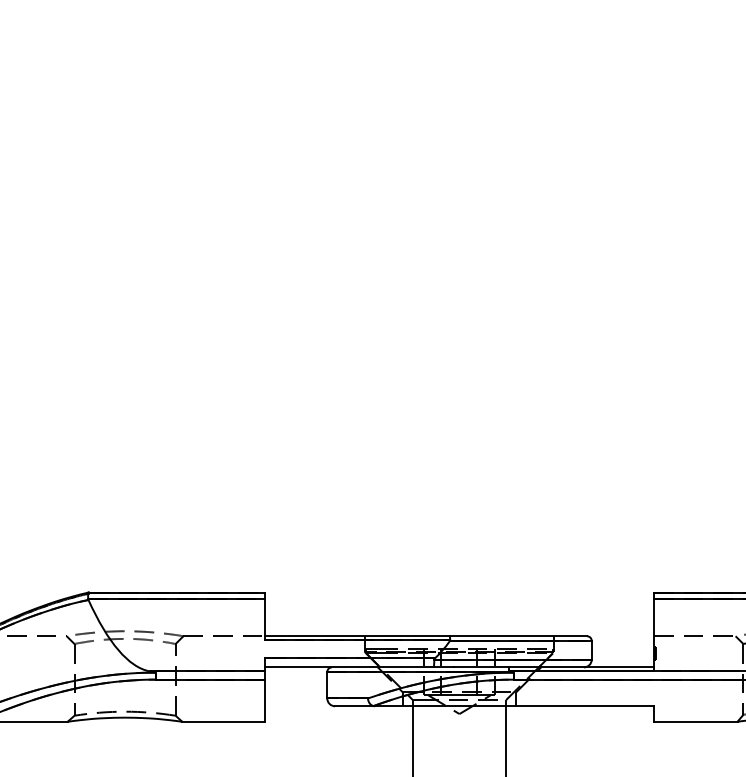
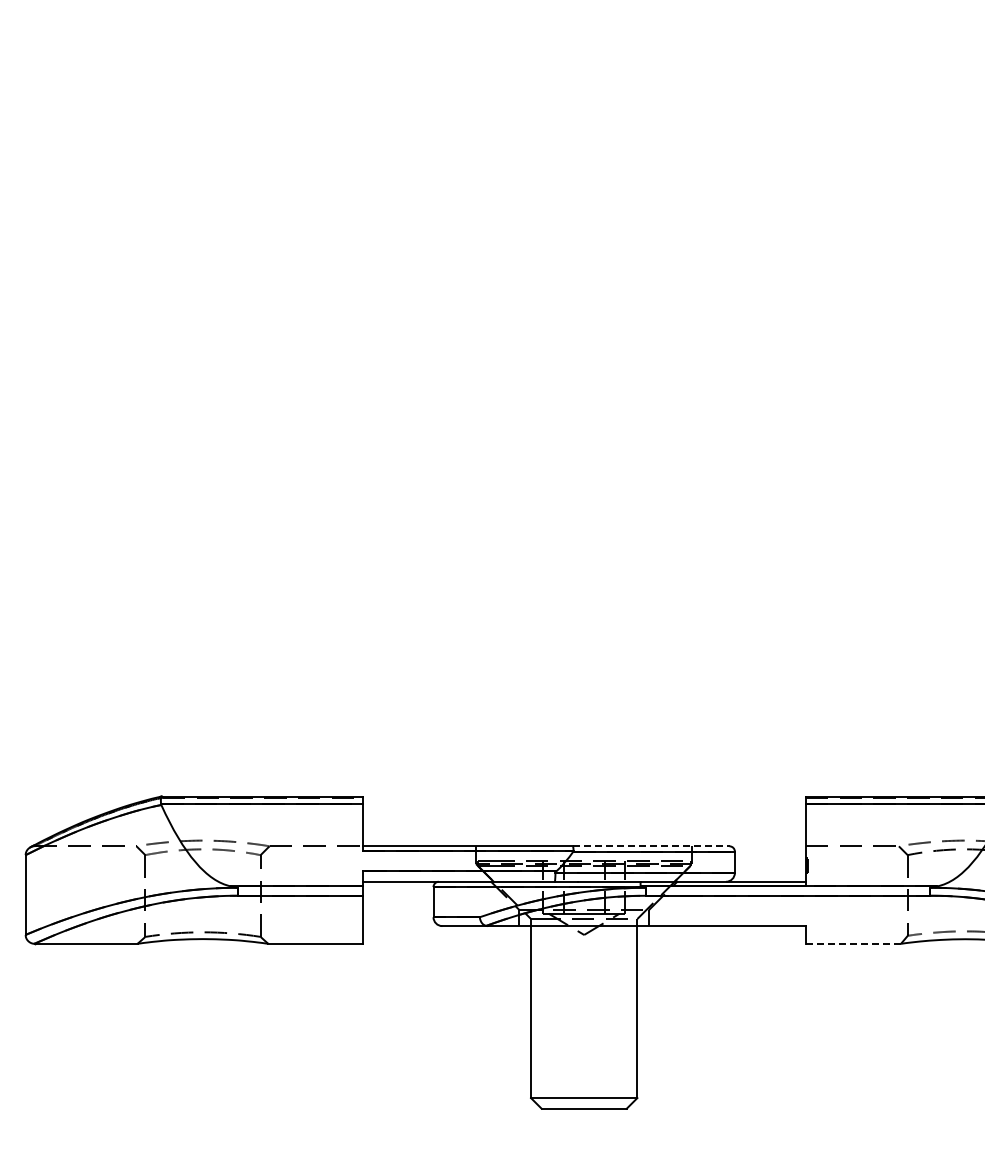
line: (518, 636) -> (651, 846), solid -> dashed
line: (695, 721) -> (853, 943), solid -> dashed

